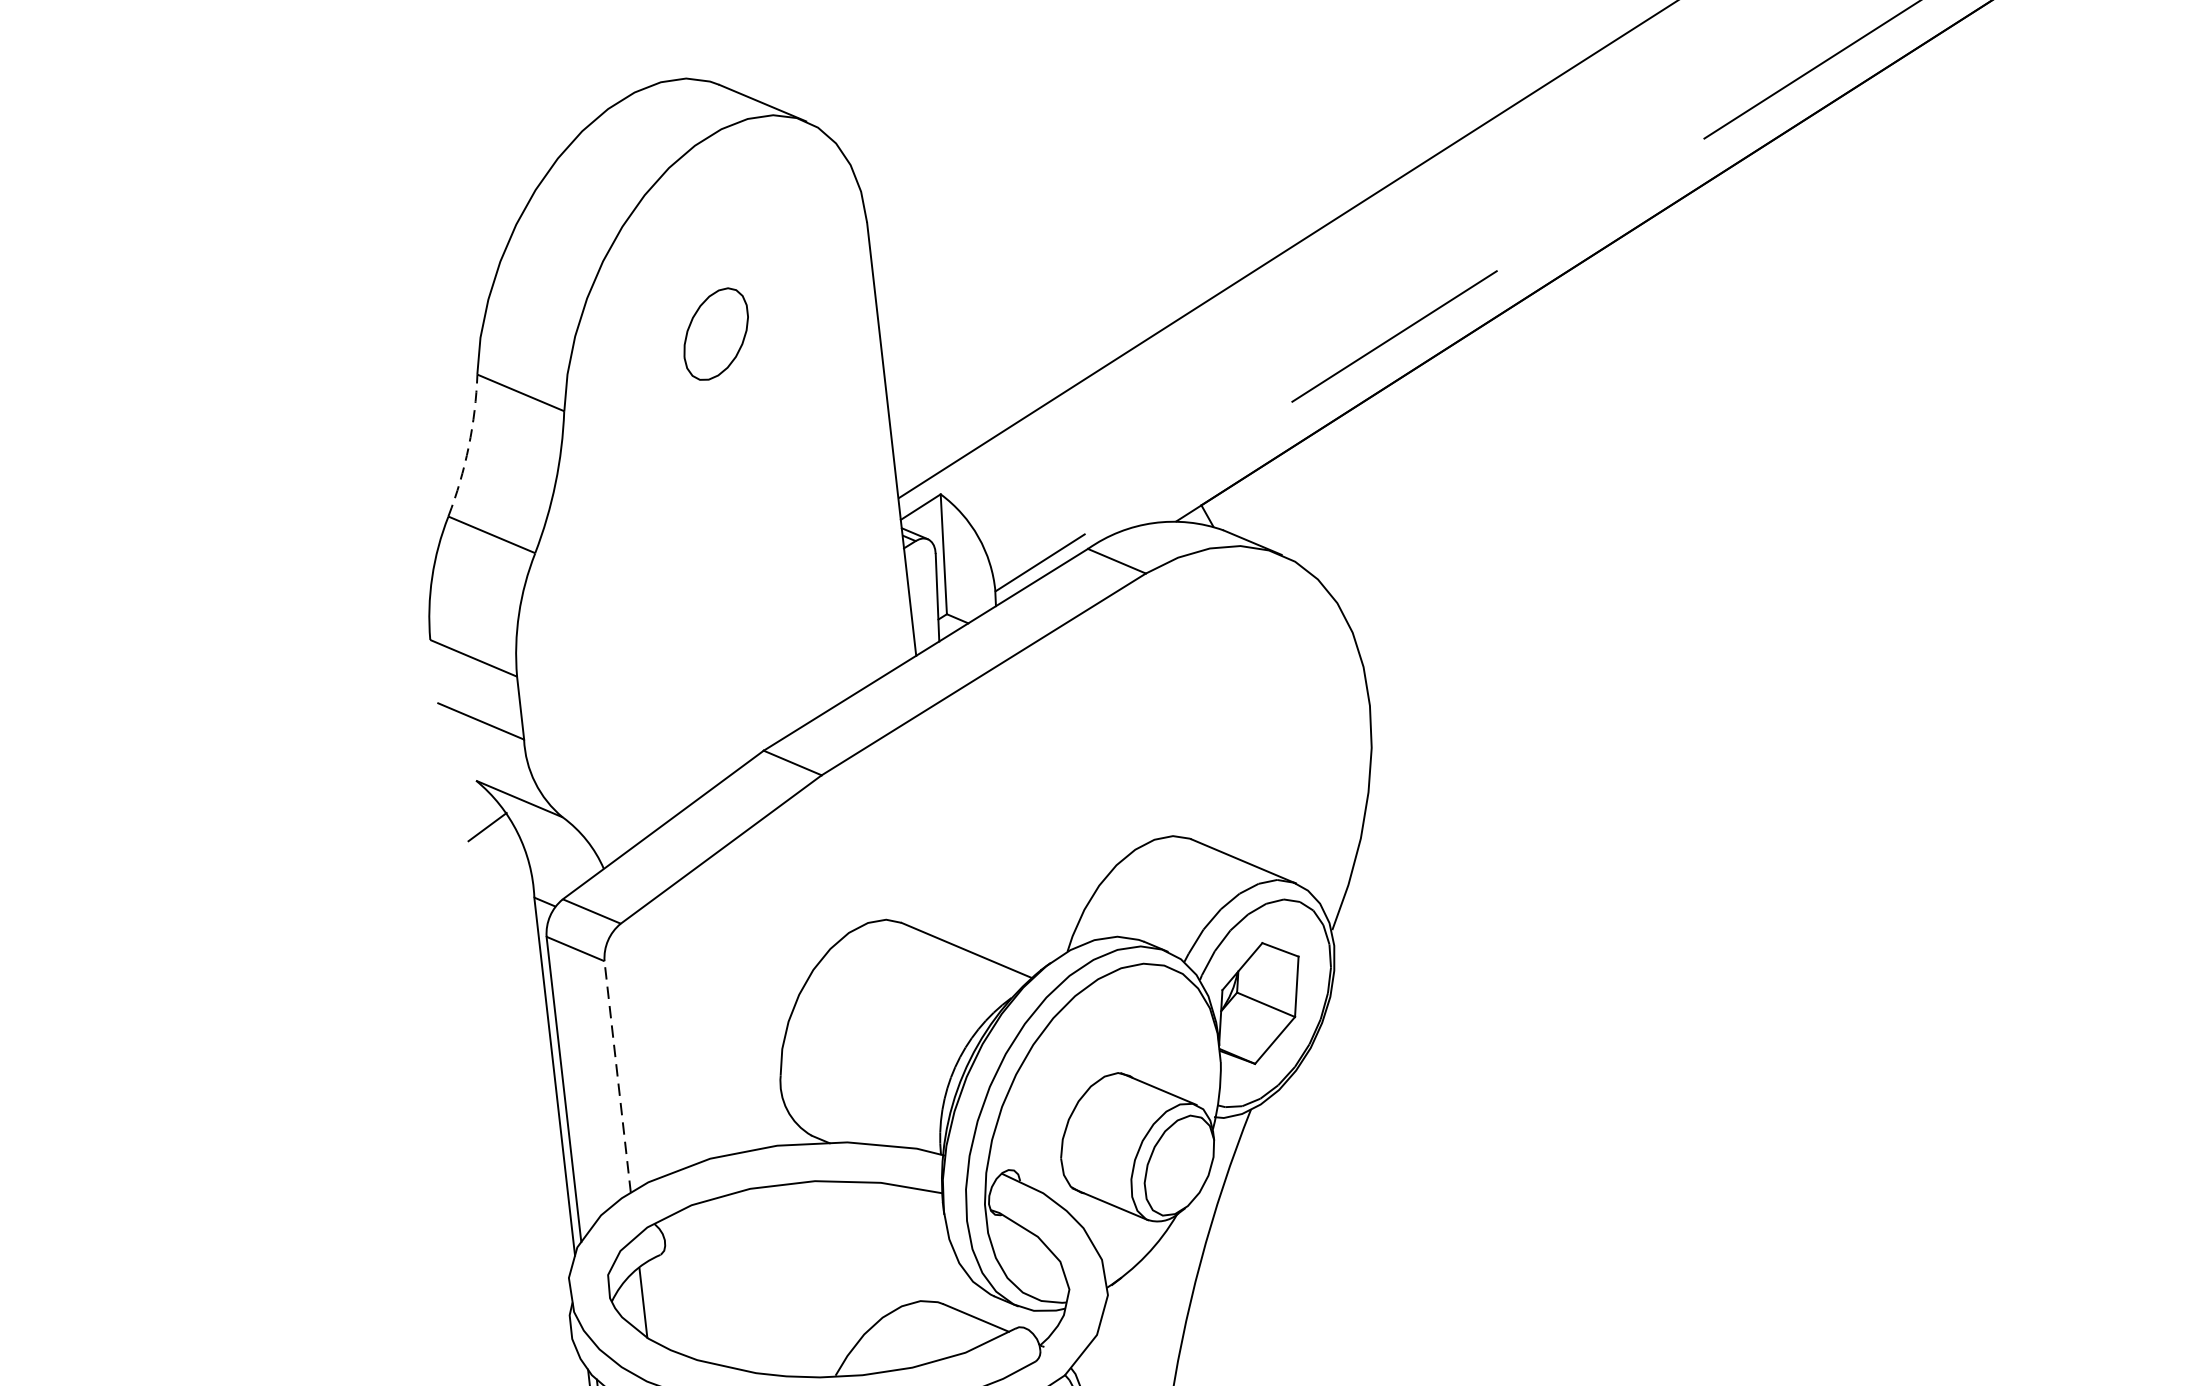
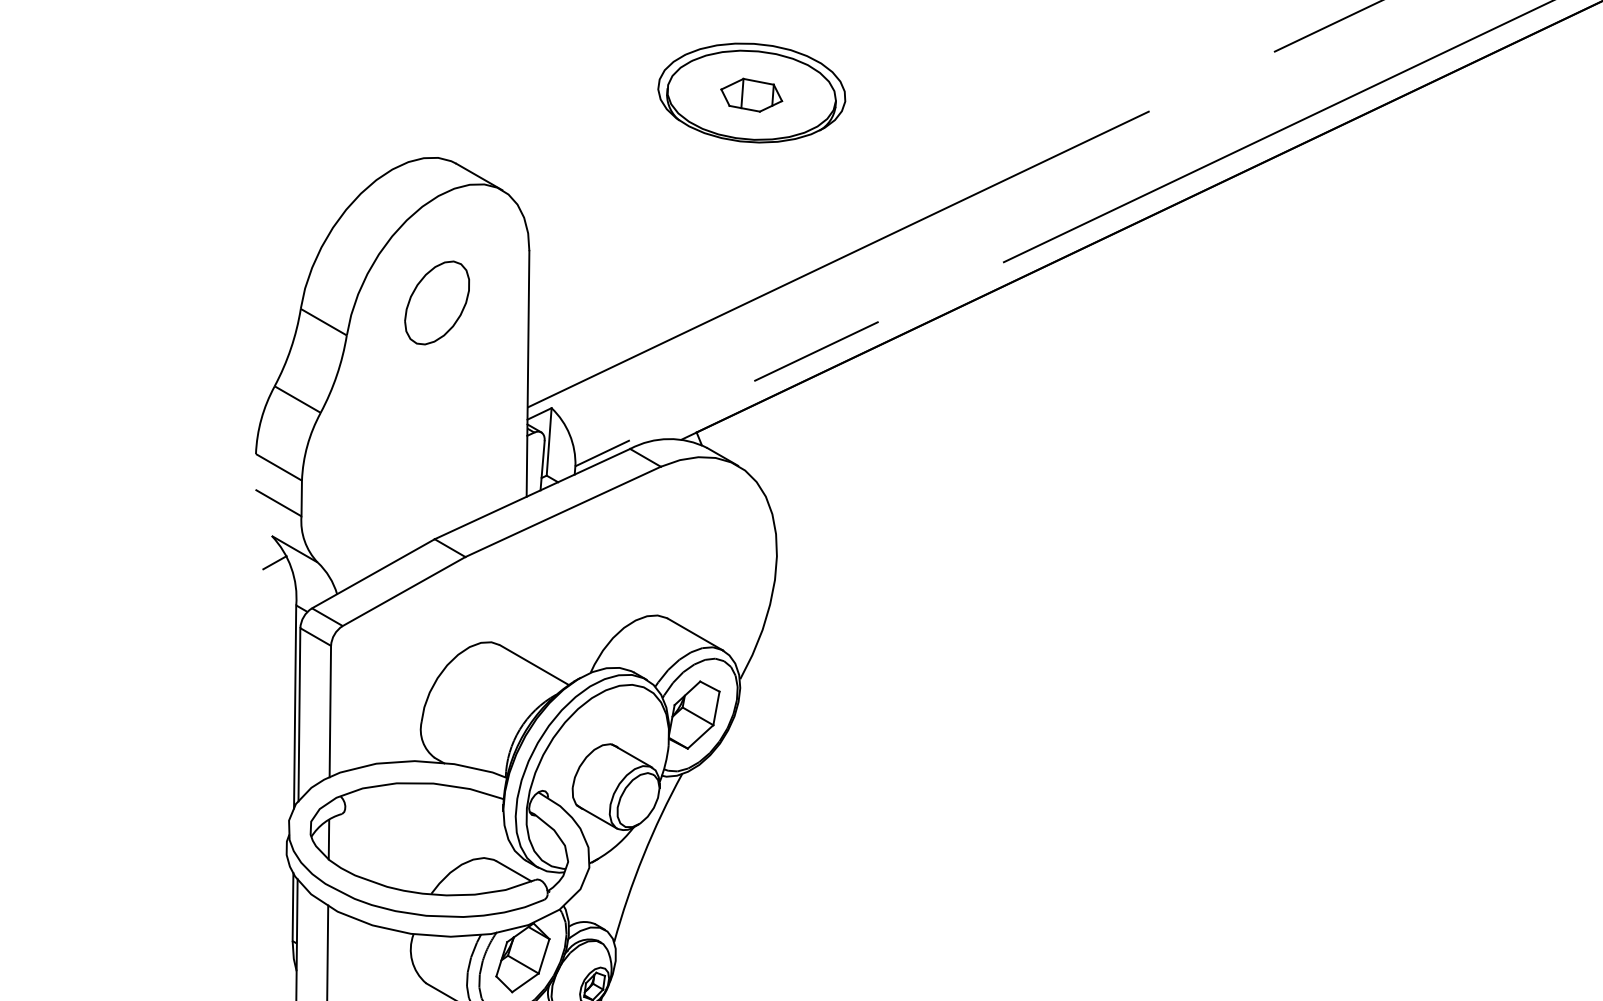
part: (714, 333) -> (436, 302), size x1.67
arc: (467, 446) -> (290, 348), dashed -> solid
line: (617, 1076) -> (330, 711), dashed -> solid

